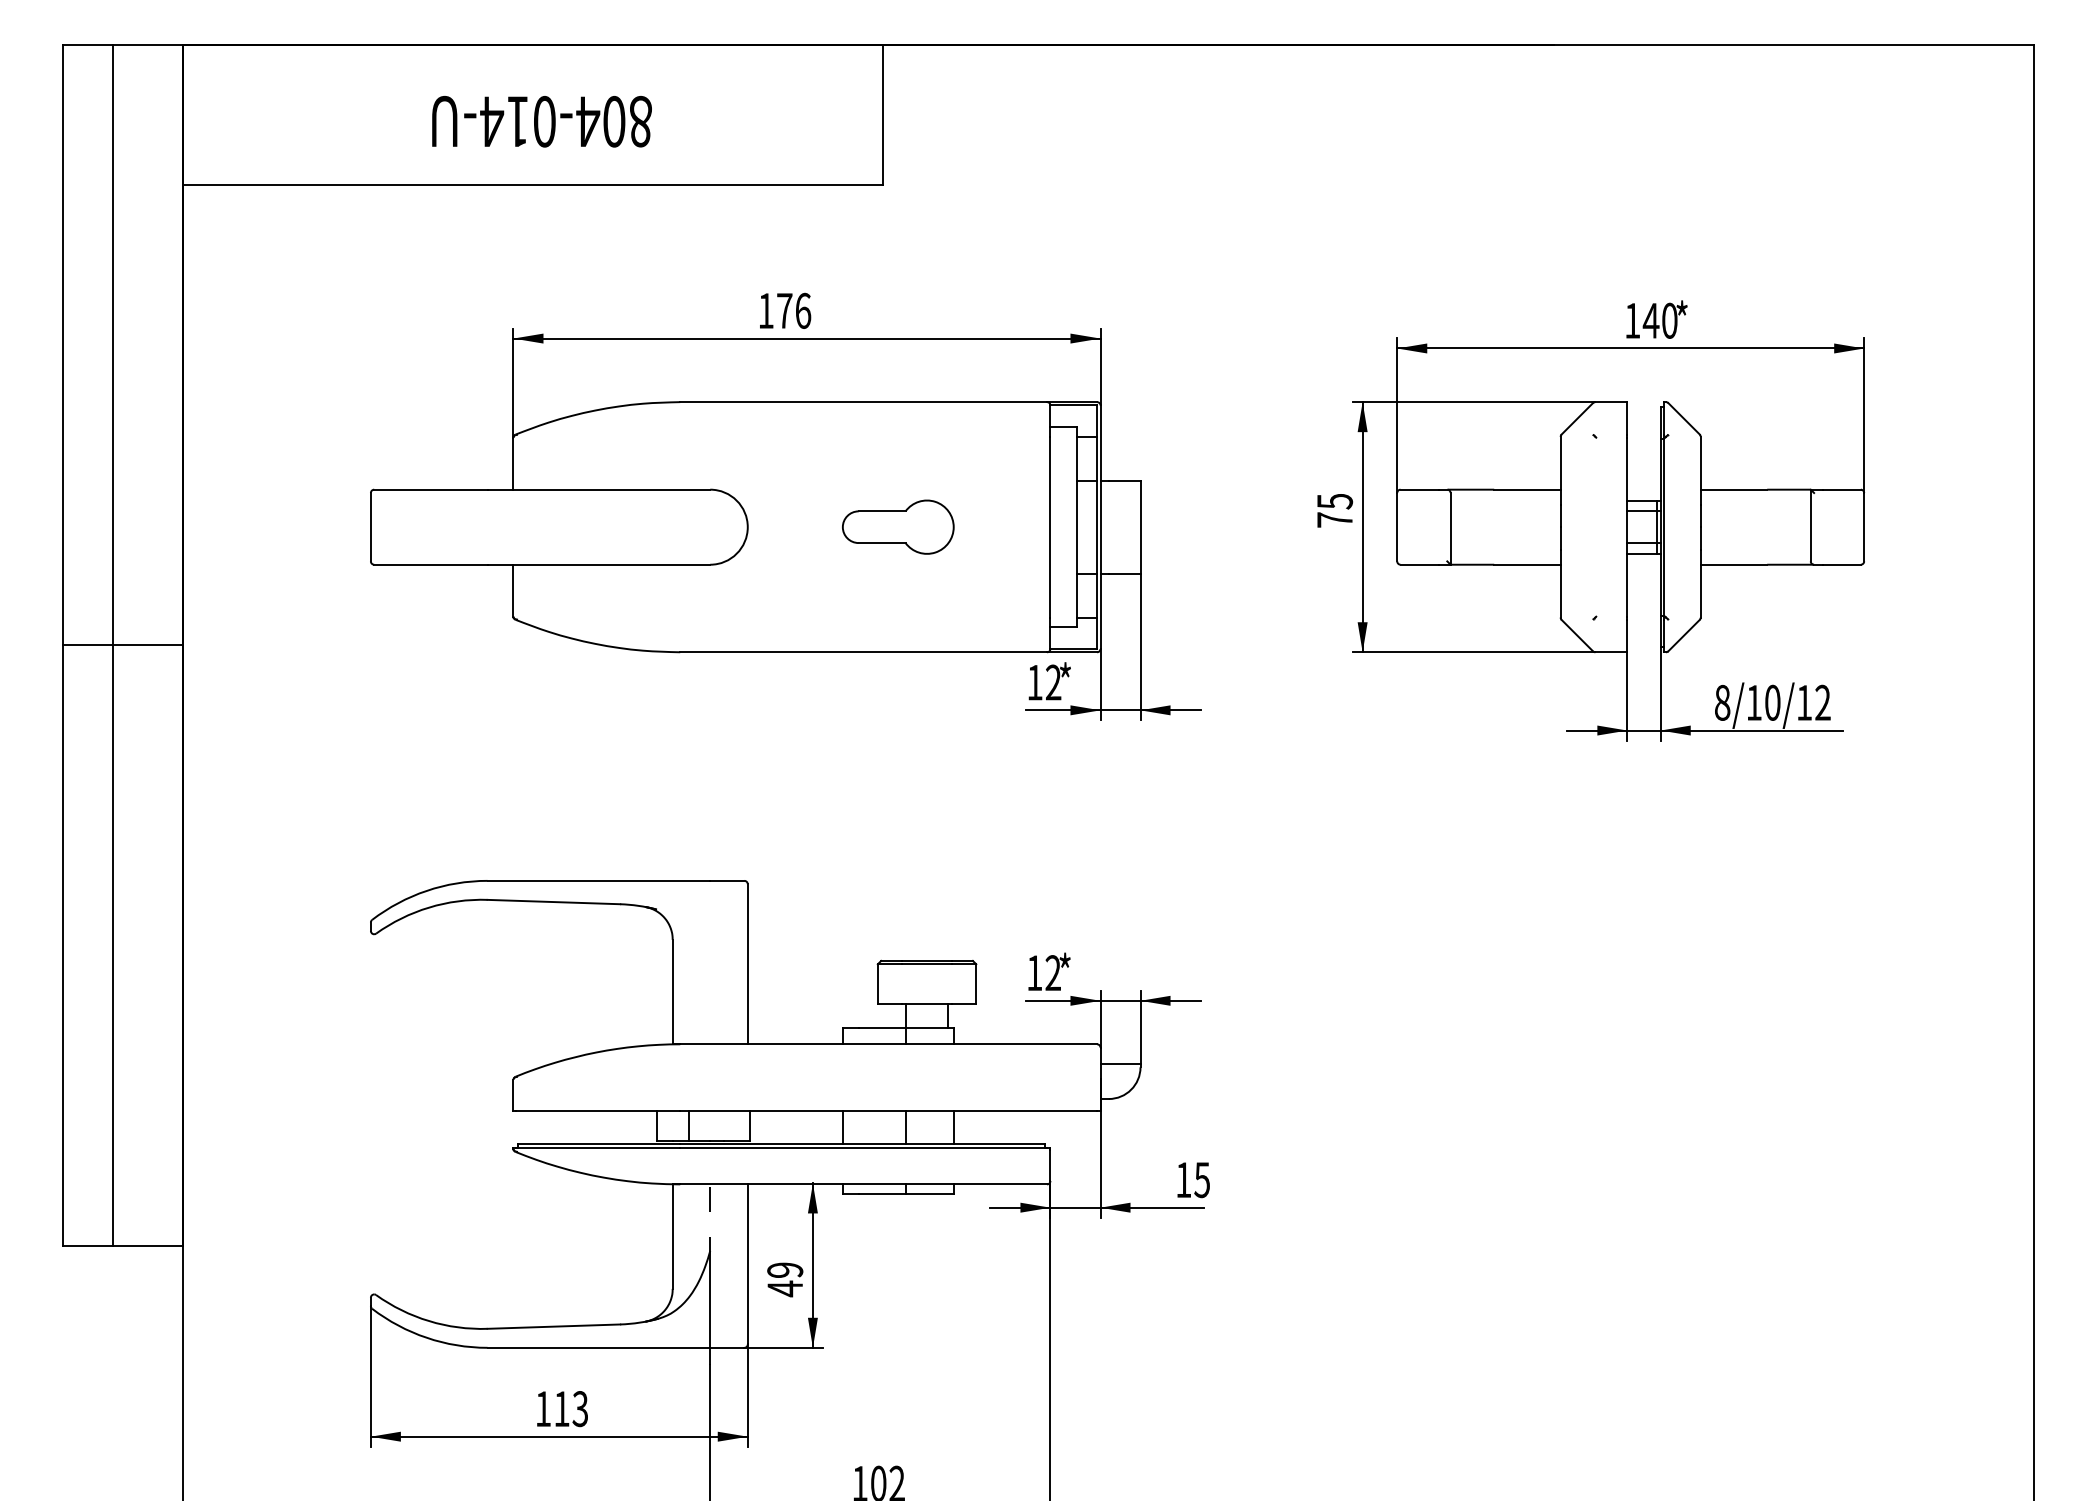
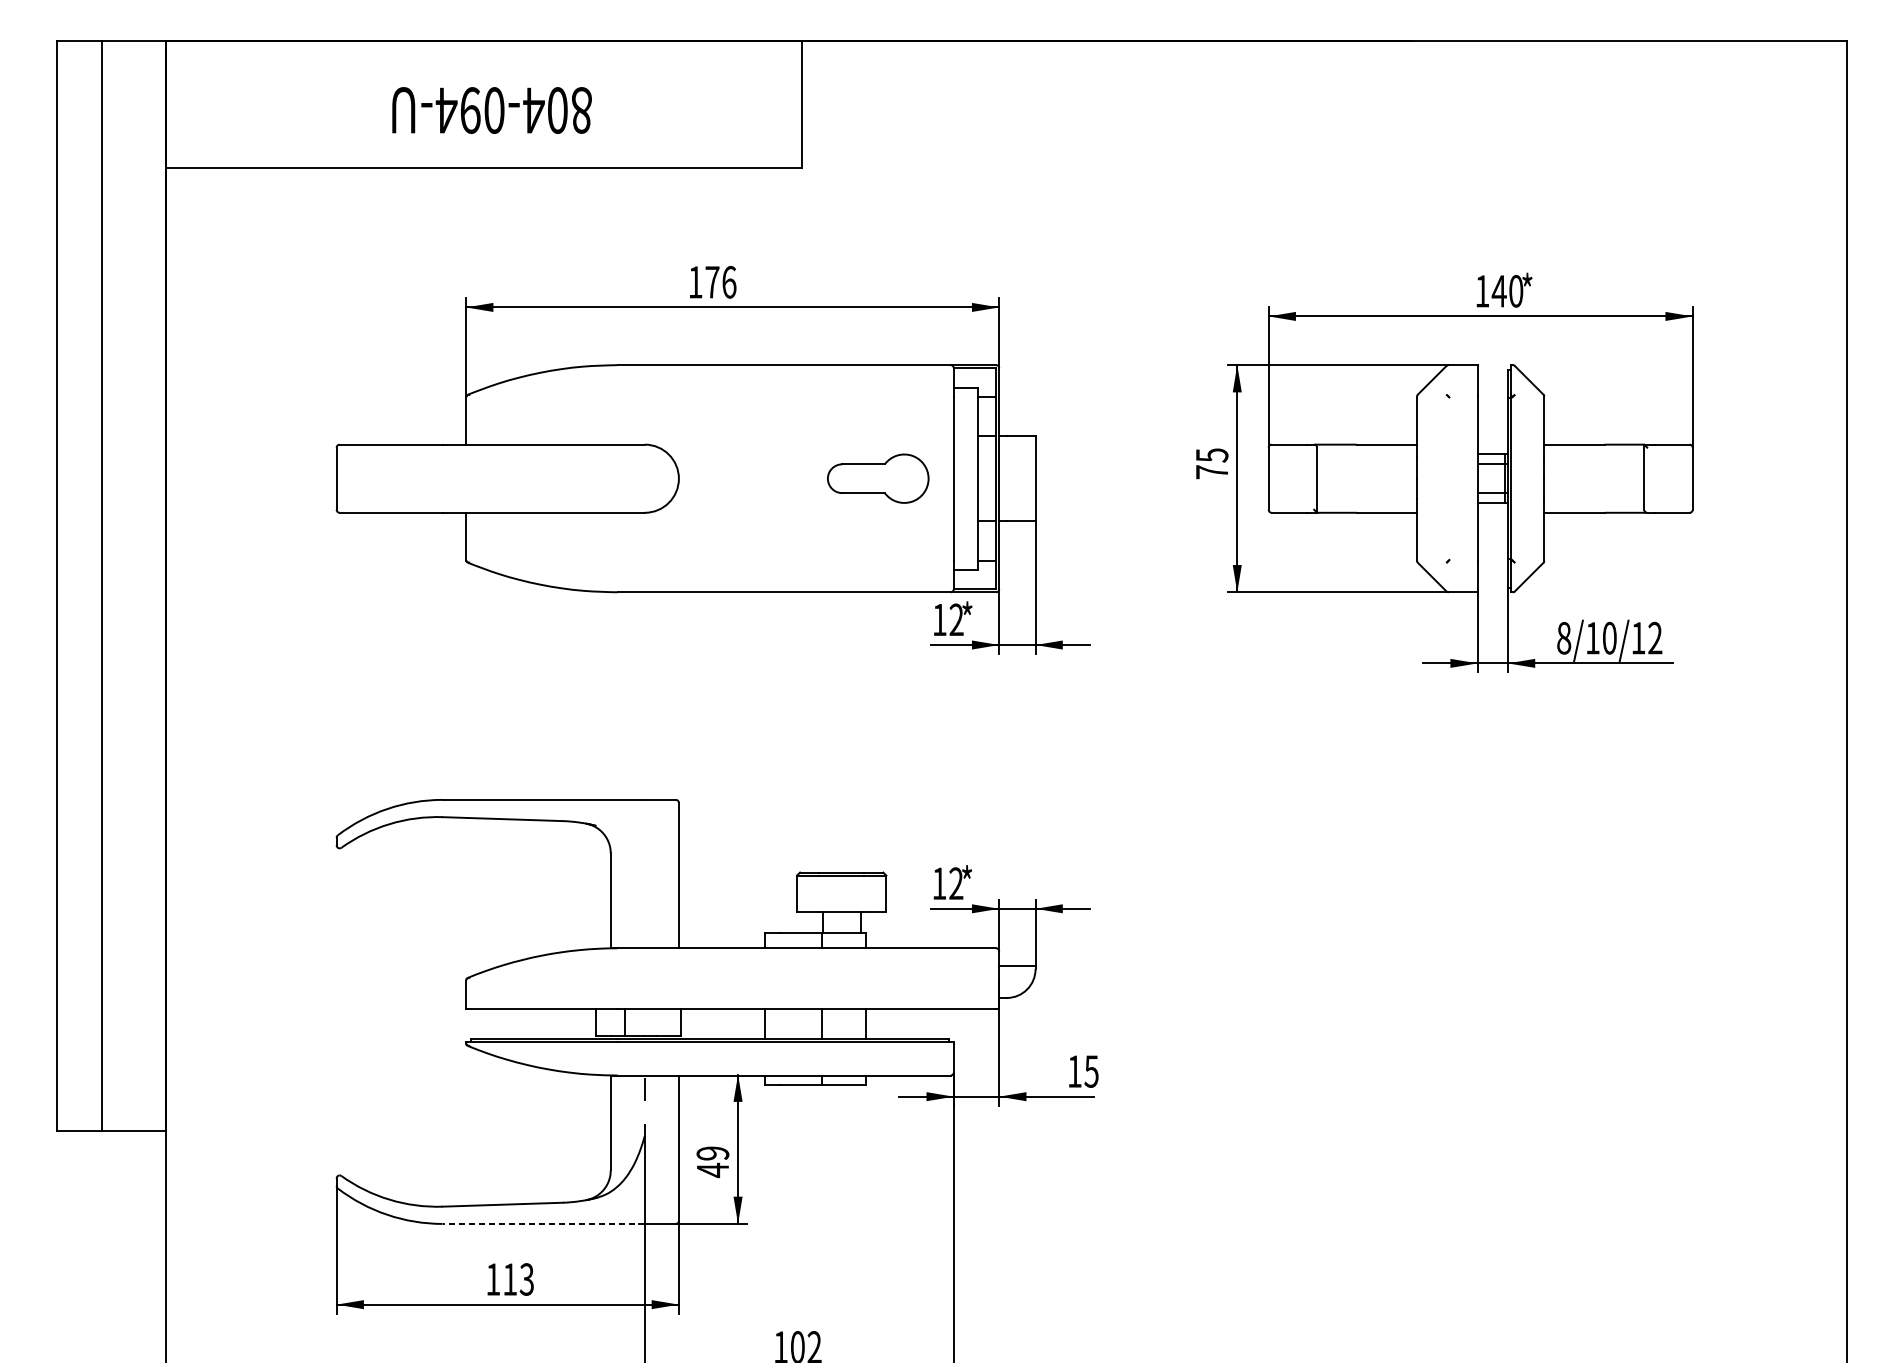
text: (518, 121) -> (470, 110), 804-014-U -> 804-094-U
part: (898, 526) -> (878, 478), moved
line: (122, 645) -> (111, 586), removed
line: (598, 1347) -> (543, 1223), solid -> dashed

